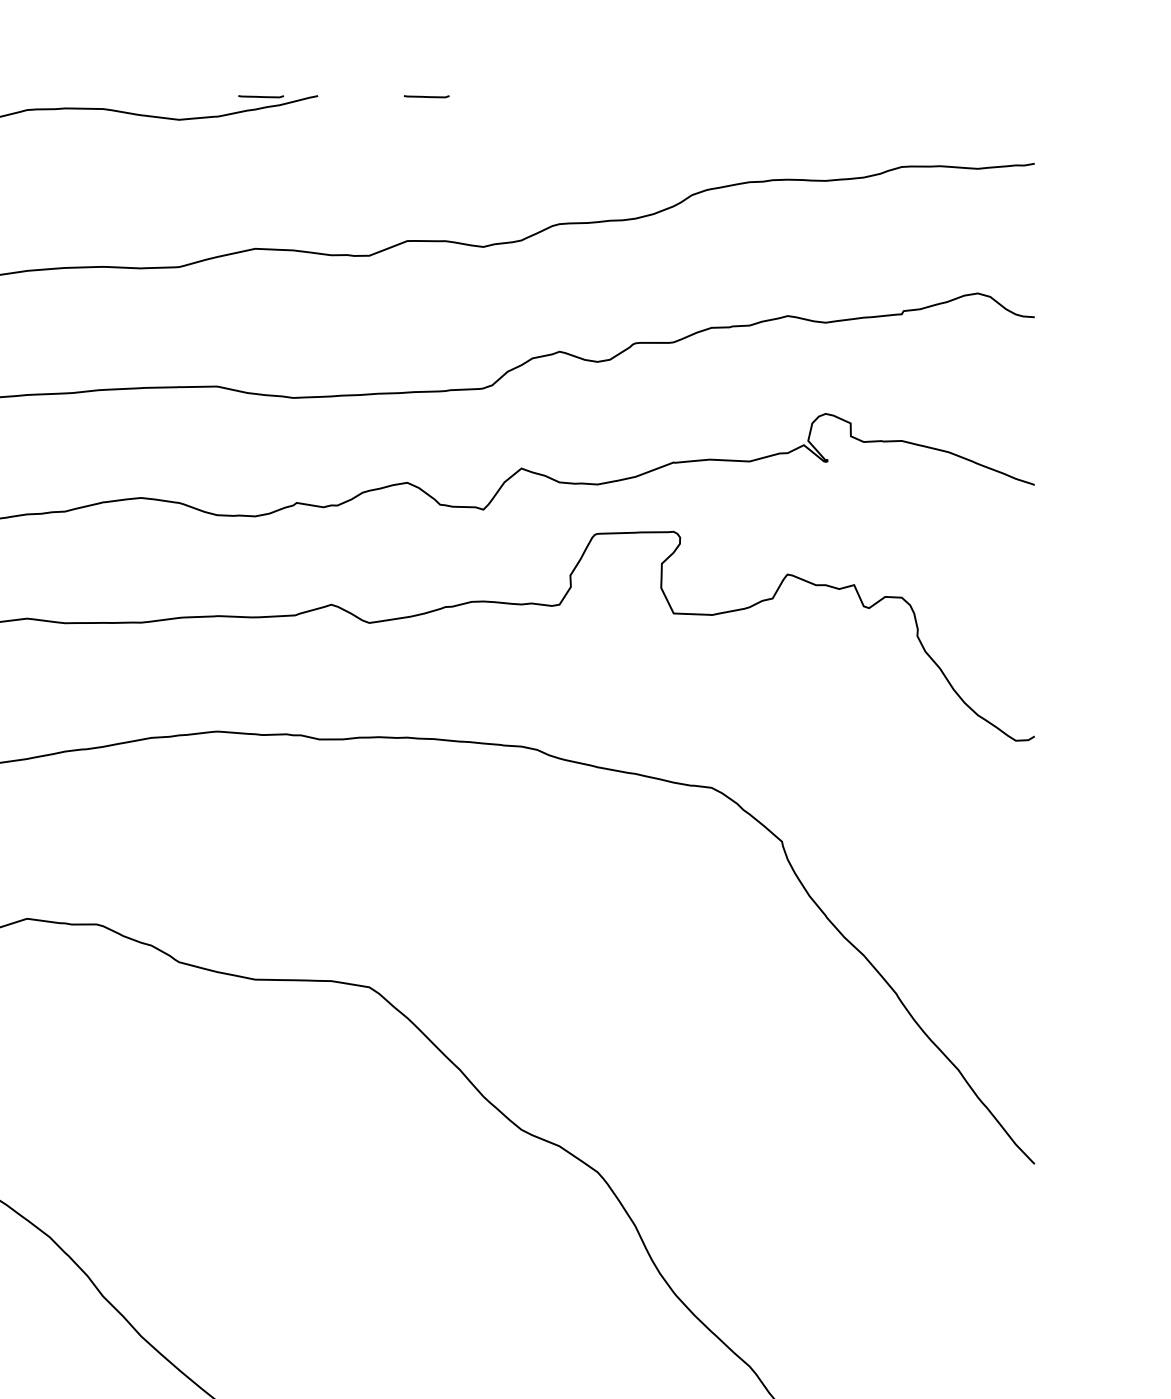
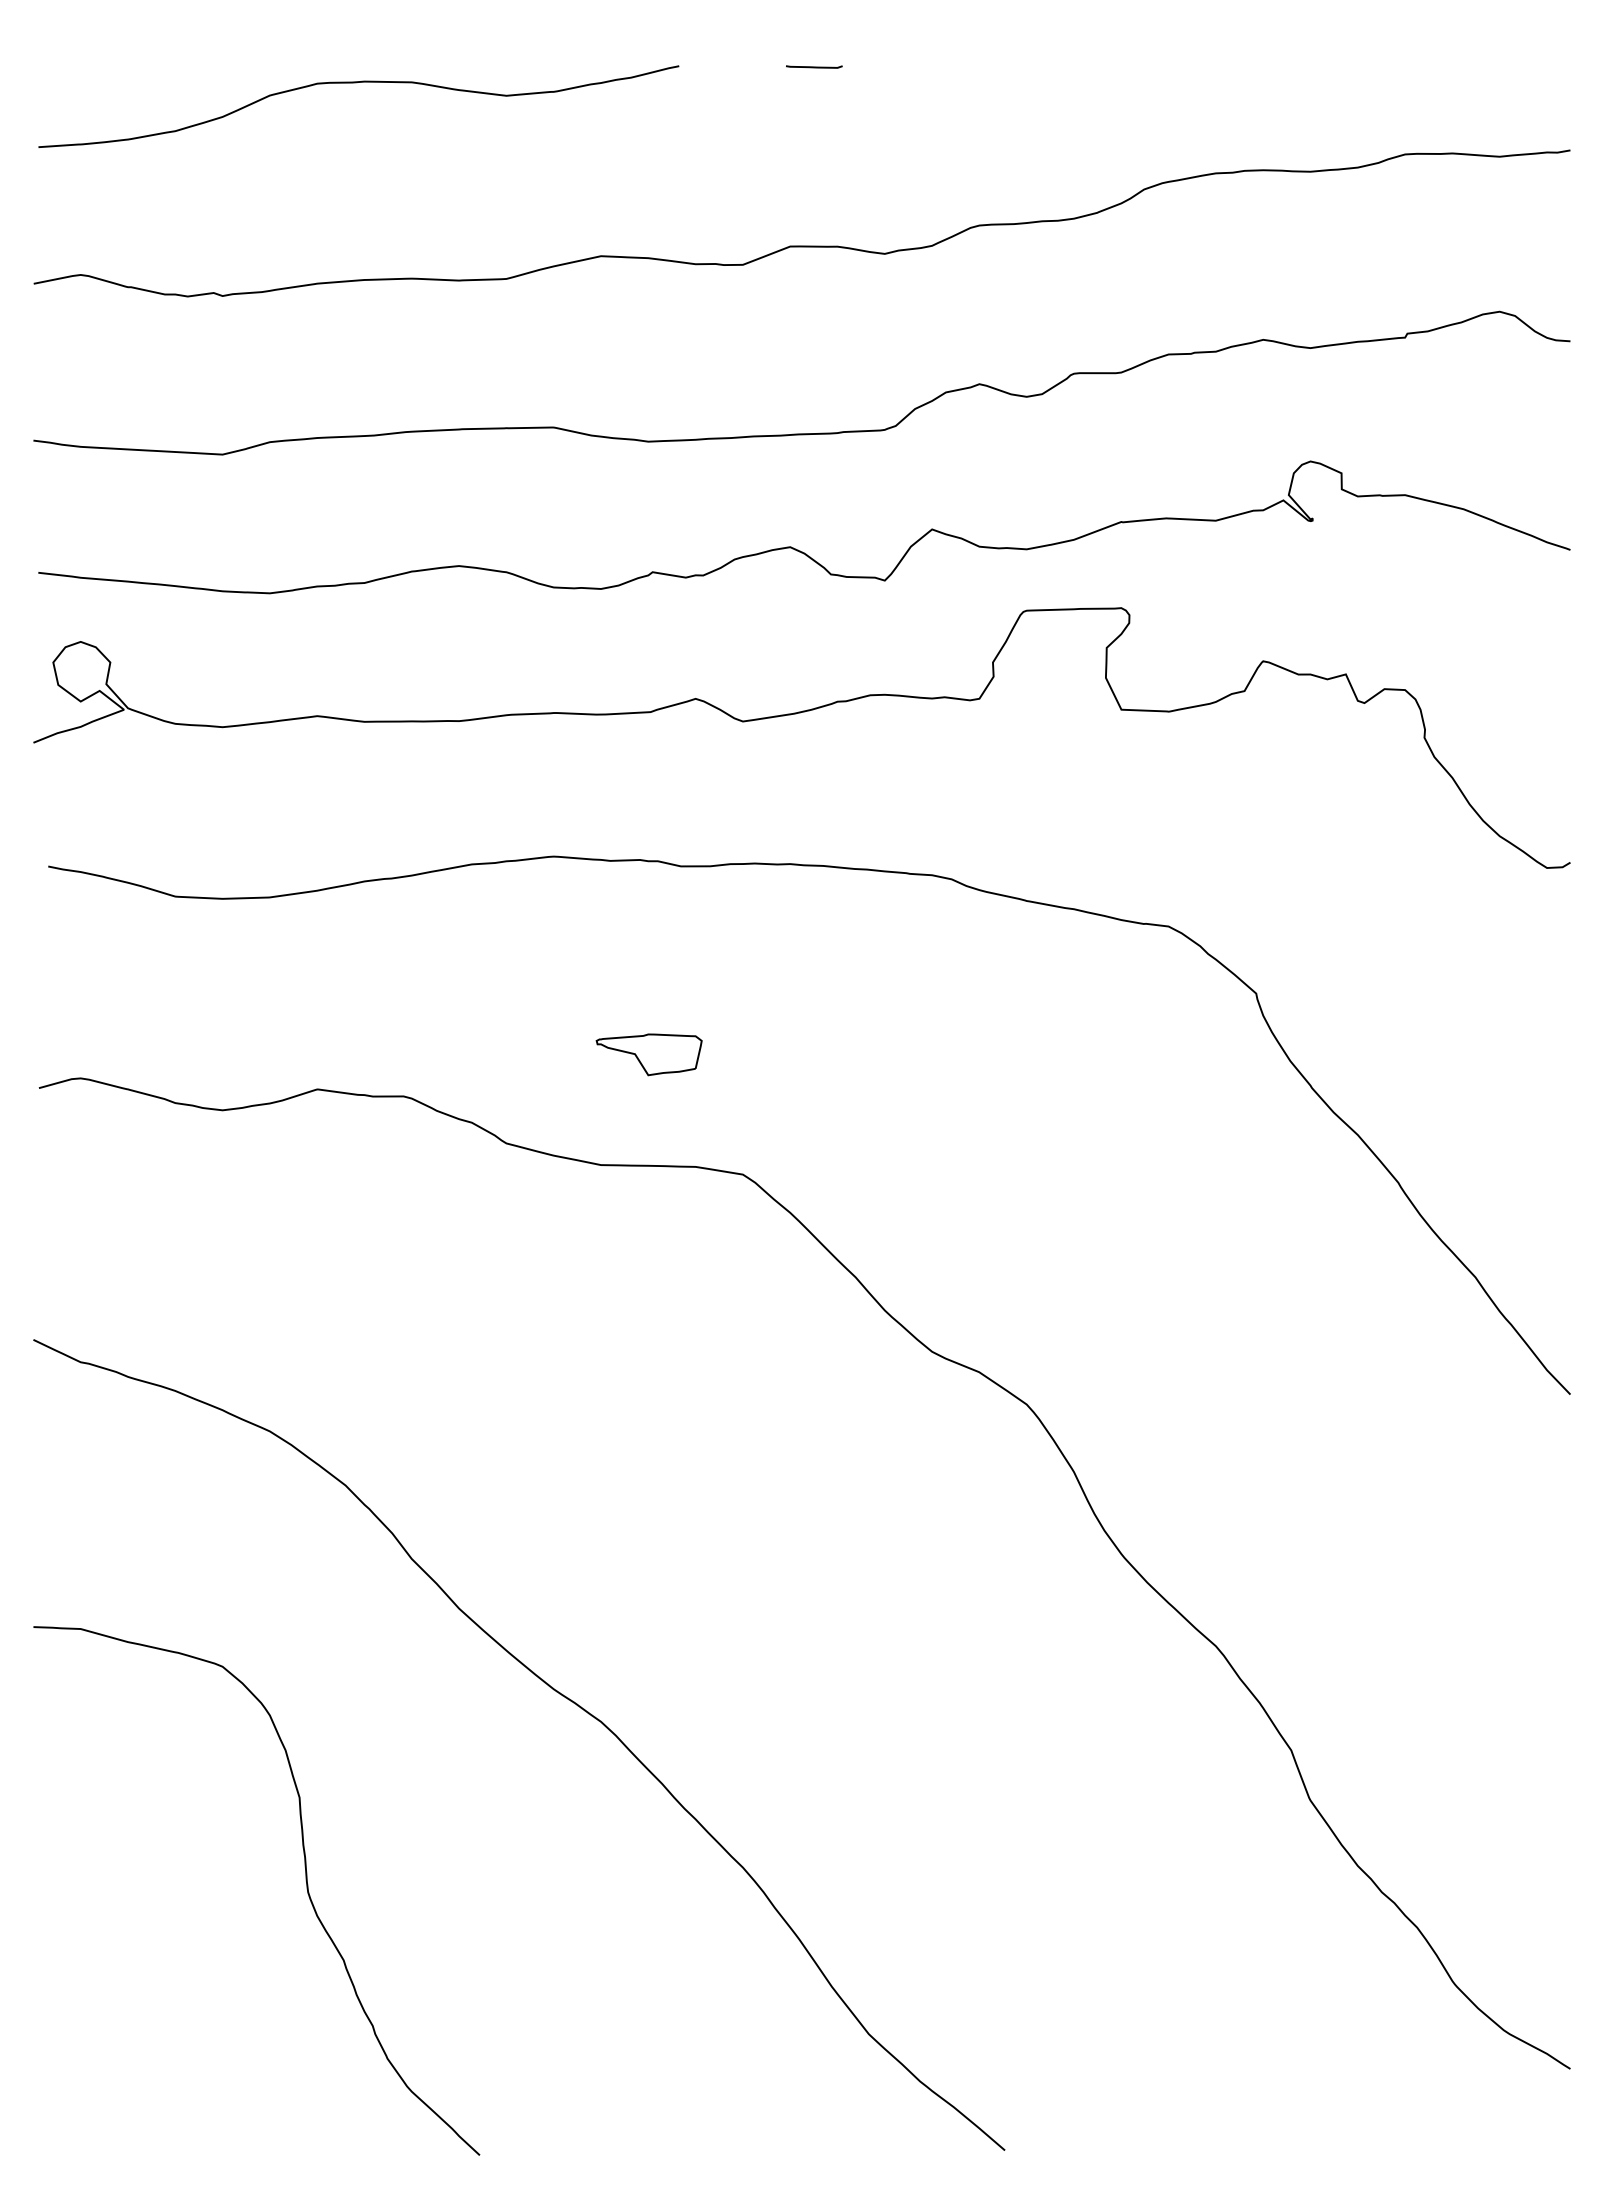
line: (261, 96) -> (608, 66), removed
part: (293, 890) -> (648, 1054), added

